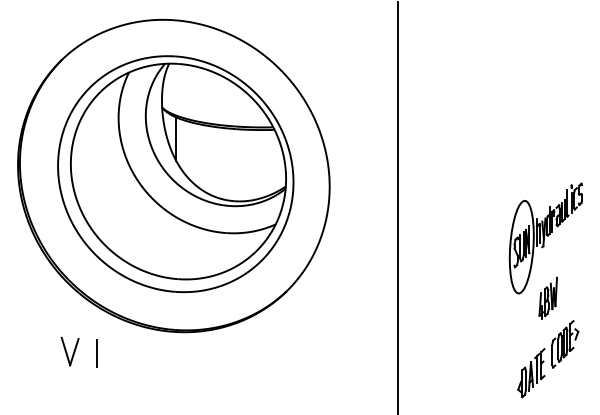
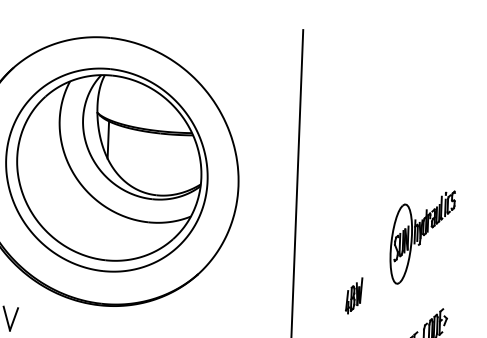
part: (547, 297) -> (353, 294), moved
line: (97, 353) -> (33, 321), removed

